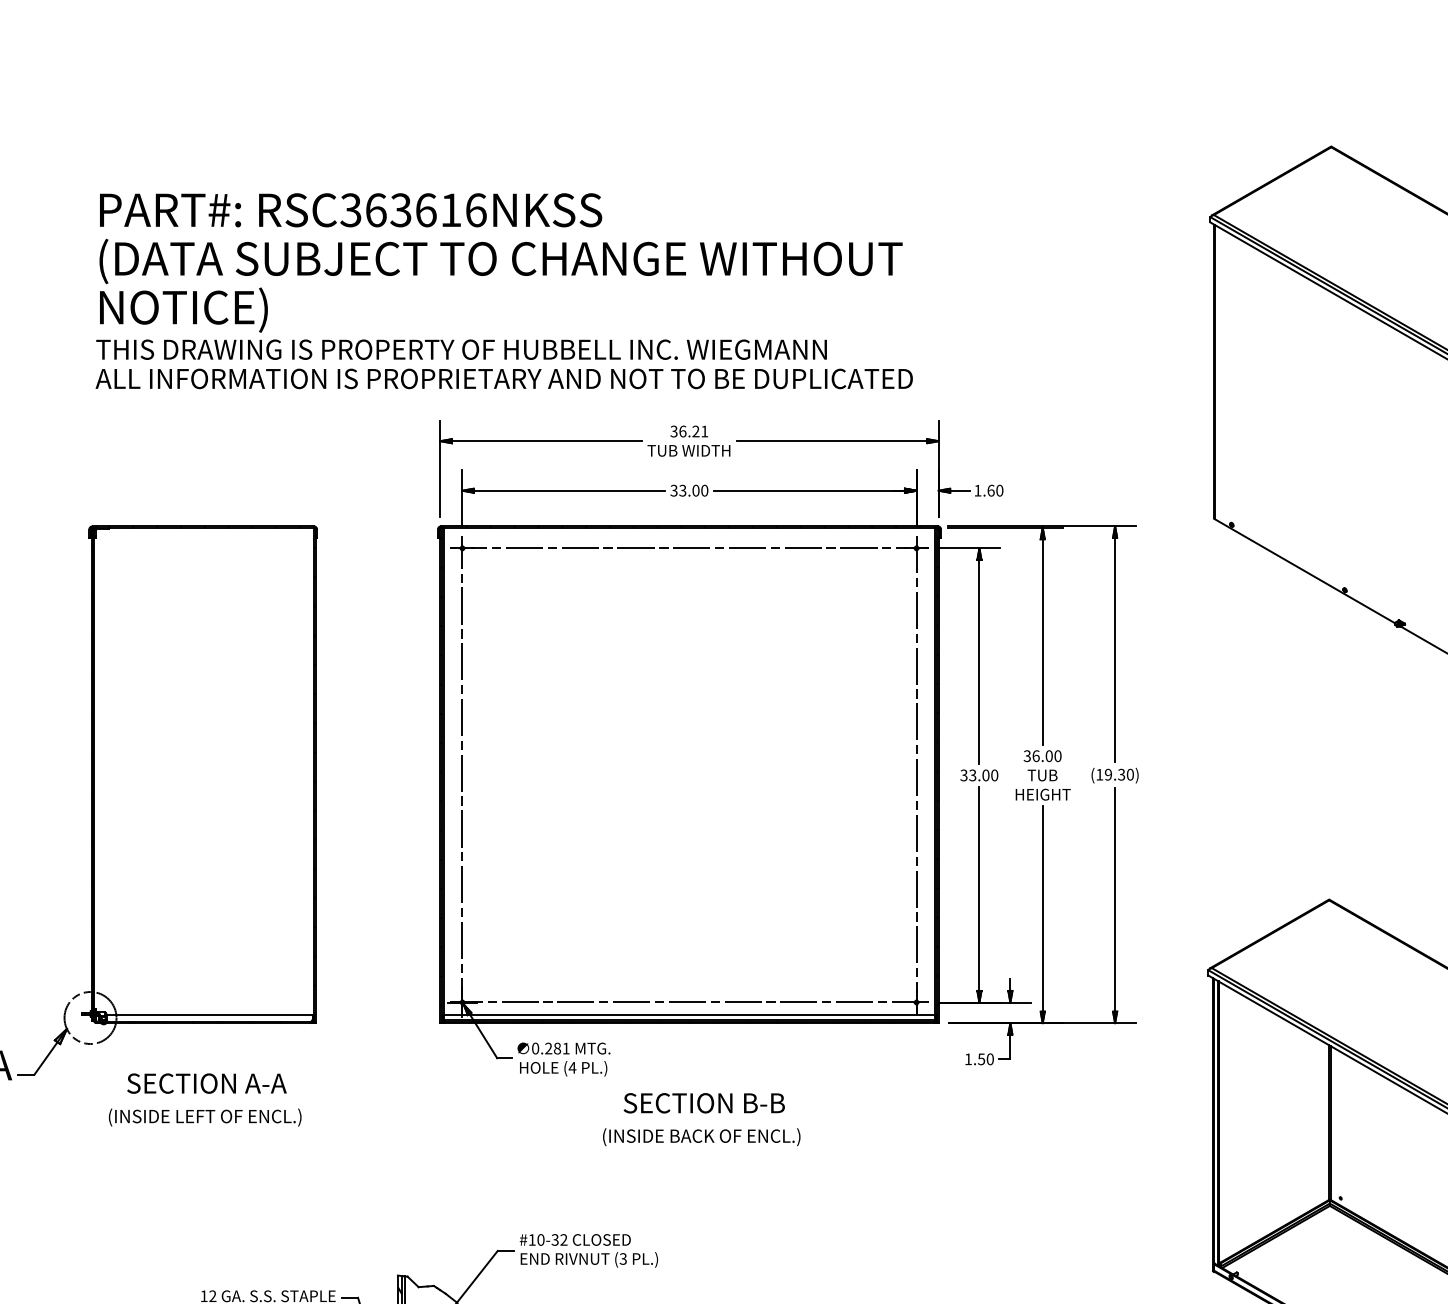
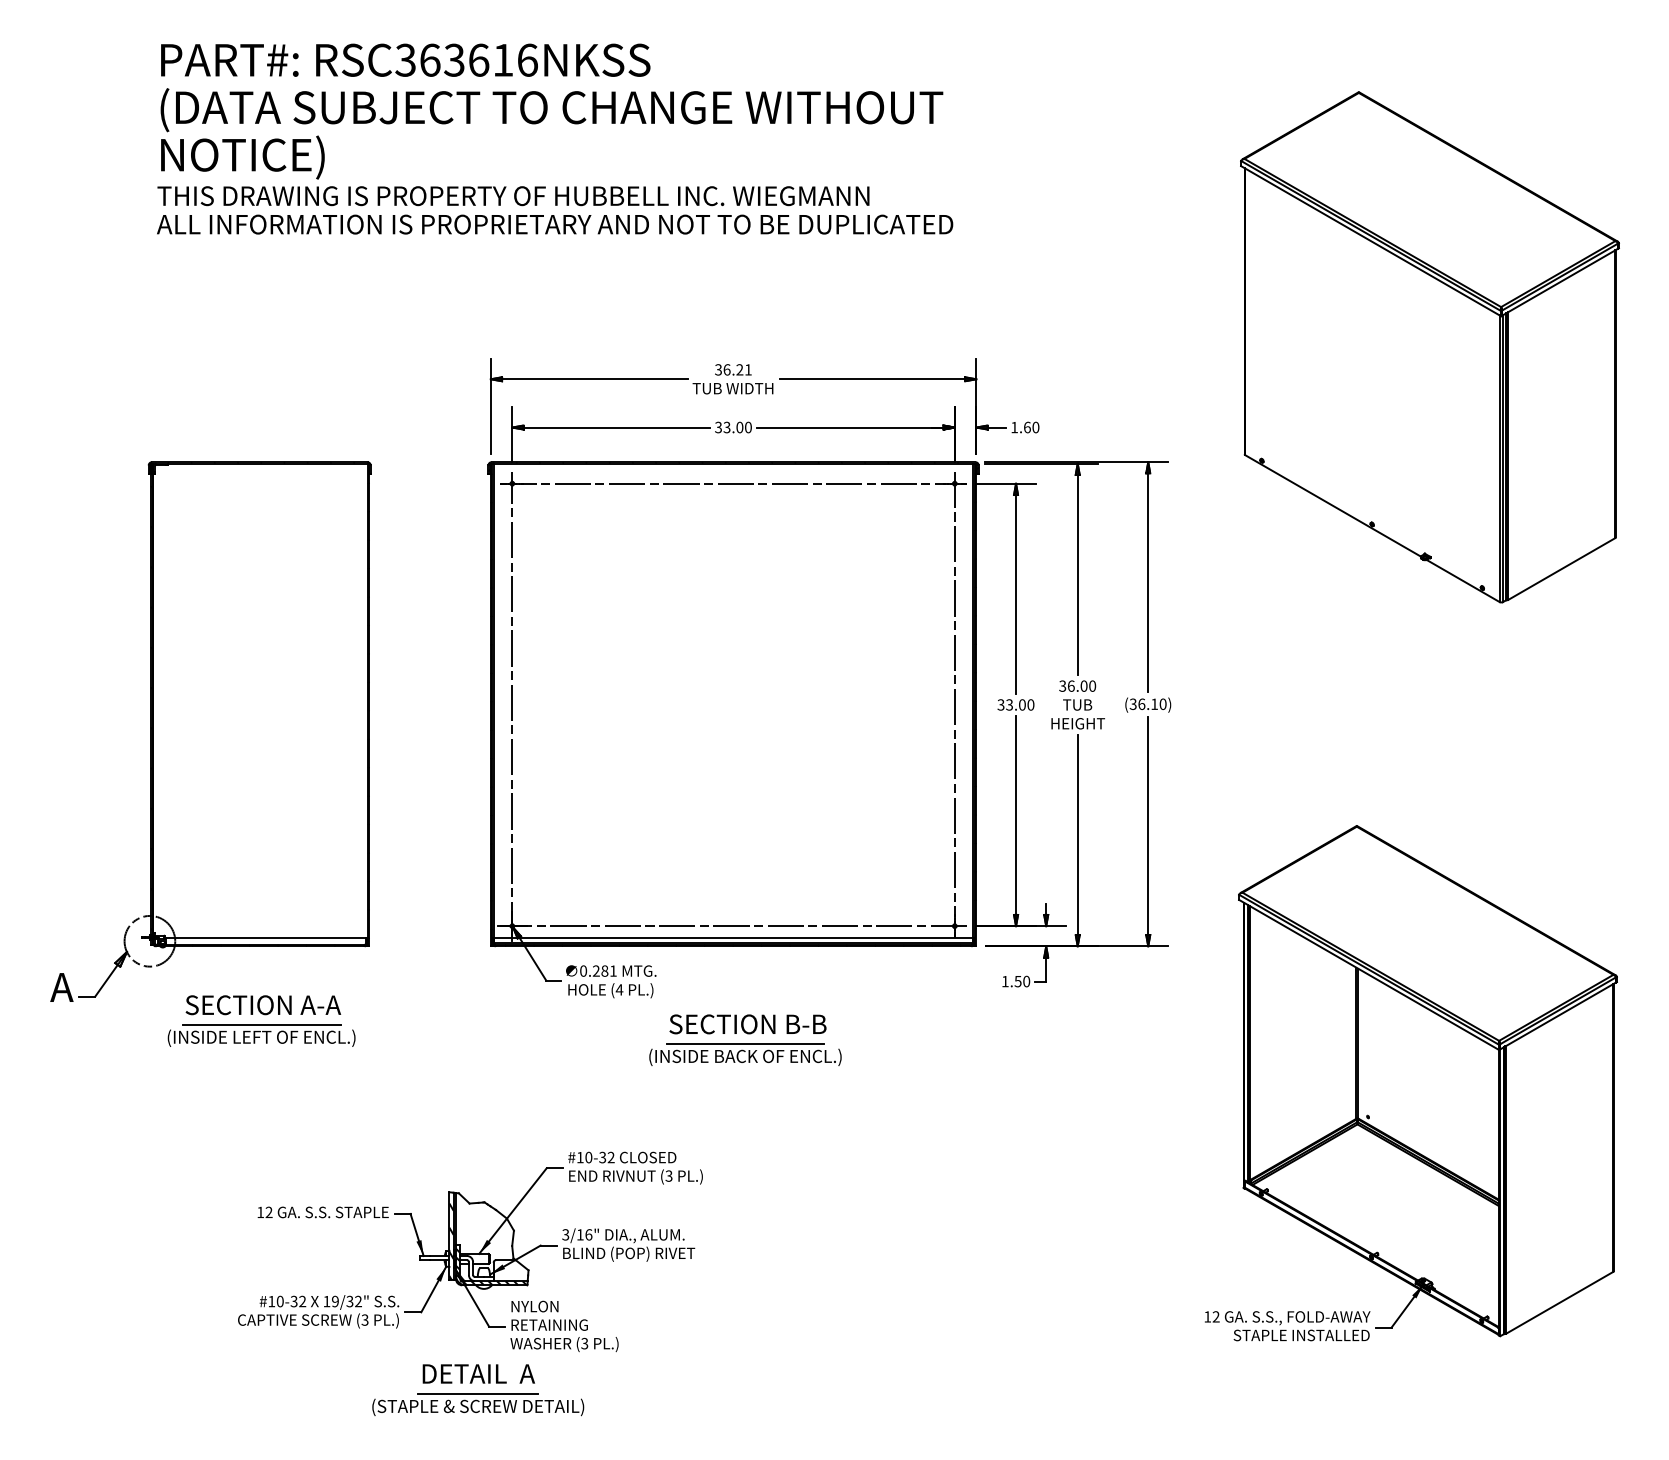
text: (504, 290) -> (555, 138), moved
text: (1110, 774) -> (1143, 704), (19.30) -> (36.10)
line: (205, 1103) -> (261, 1024), added
line: (701, 1123) -> (745, 1044), added

